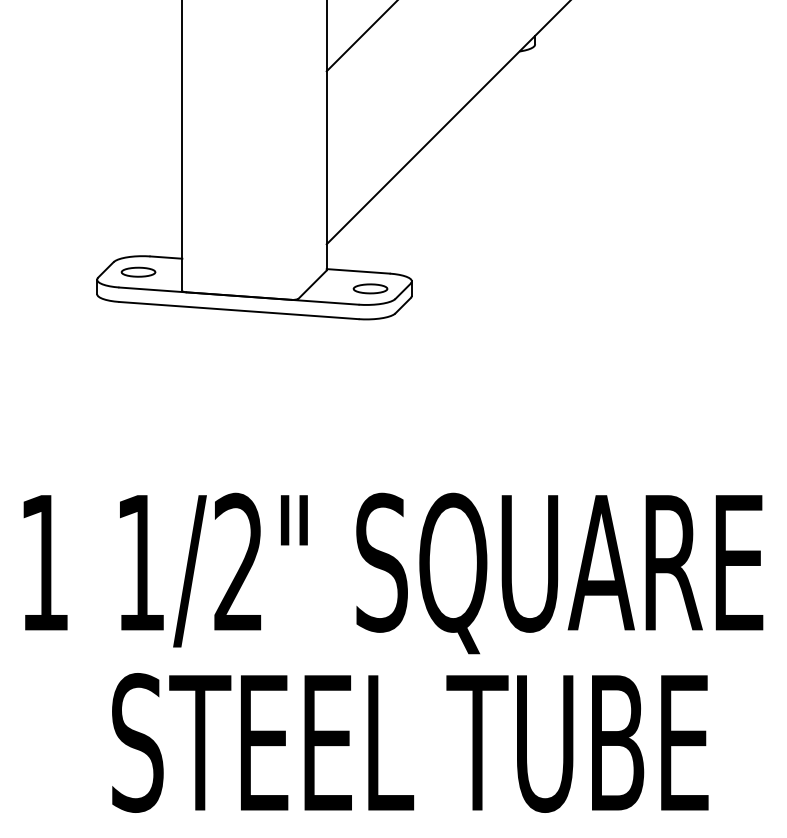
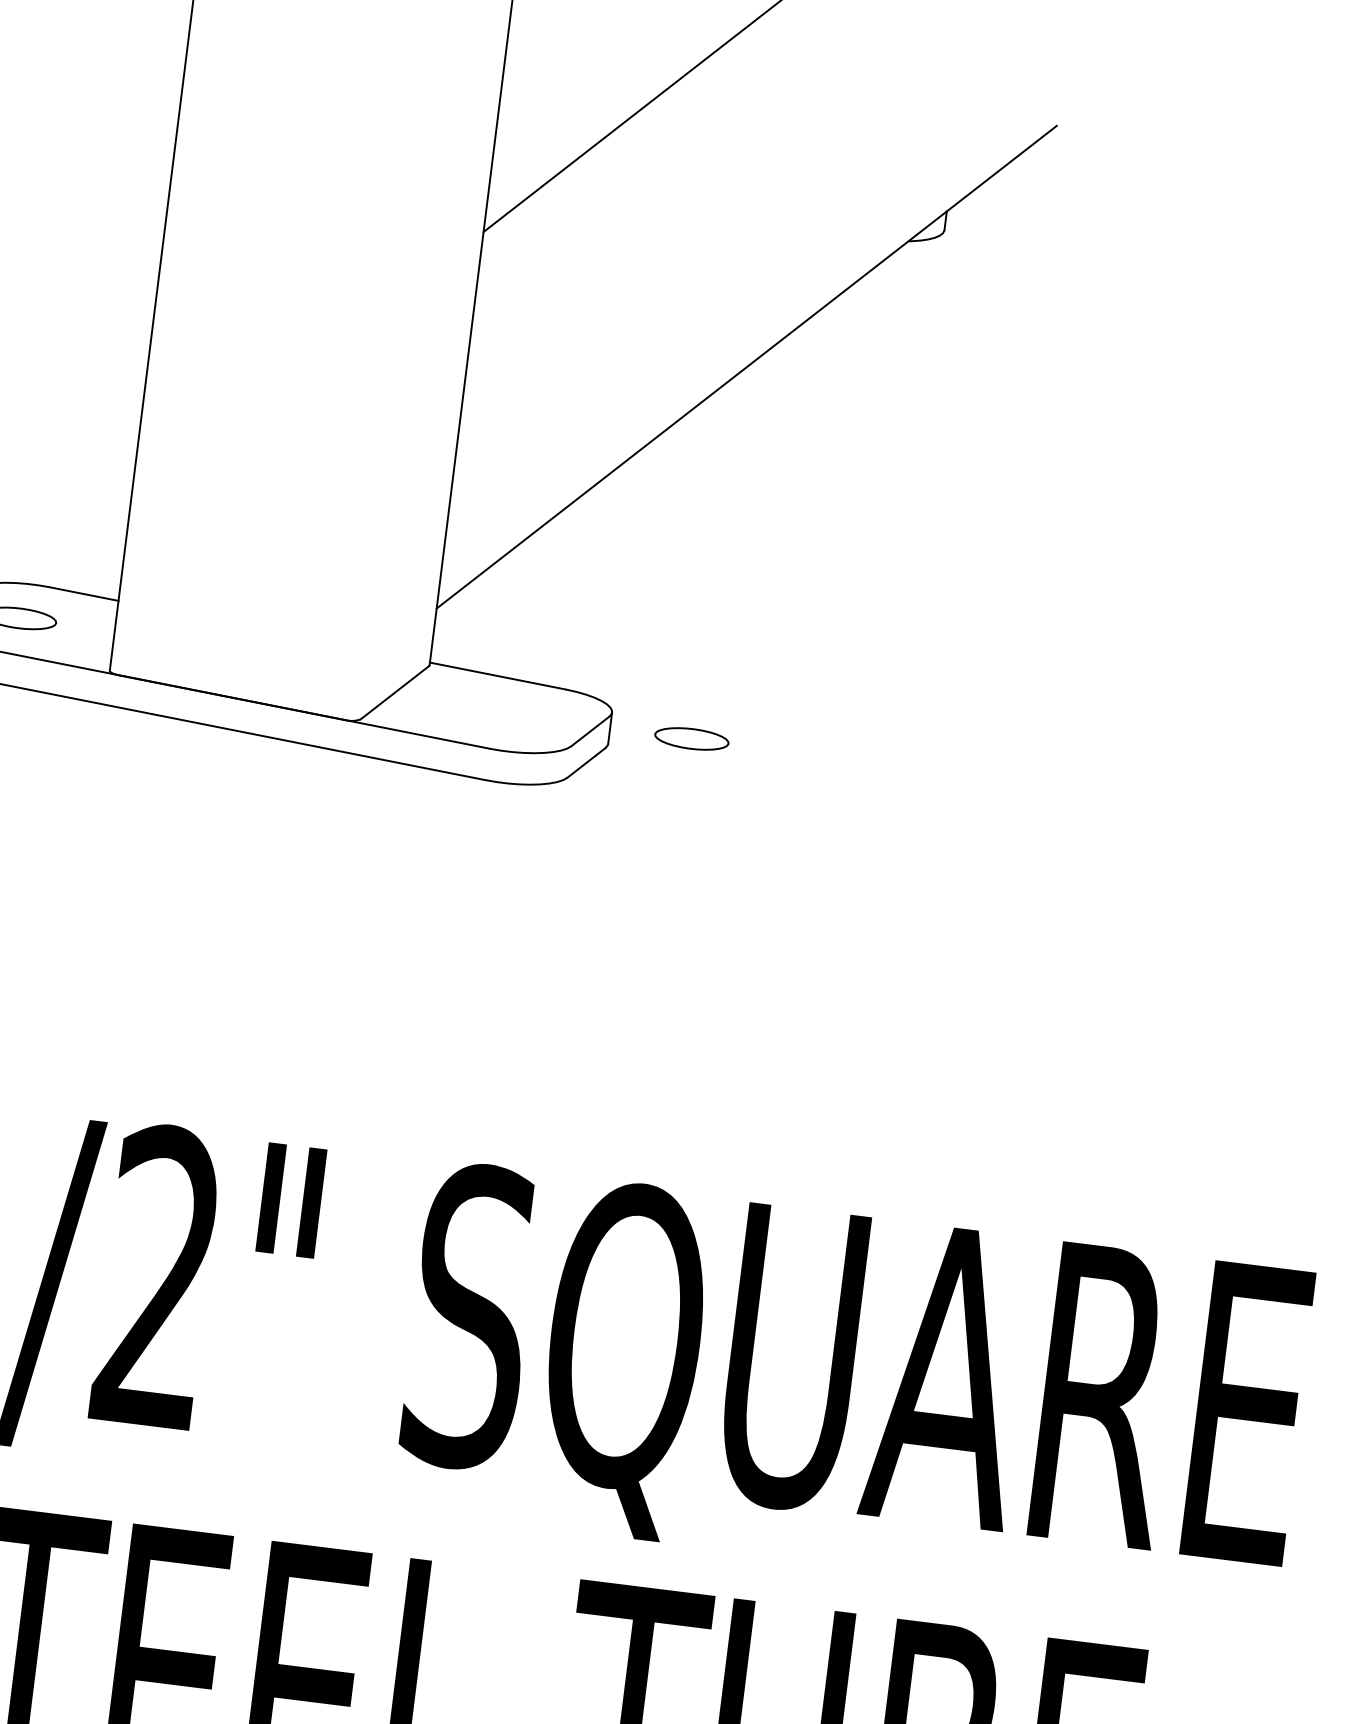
part: (370, 288) -> (691, 738), moved

